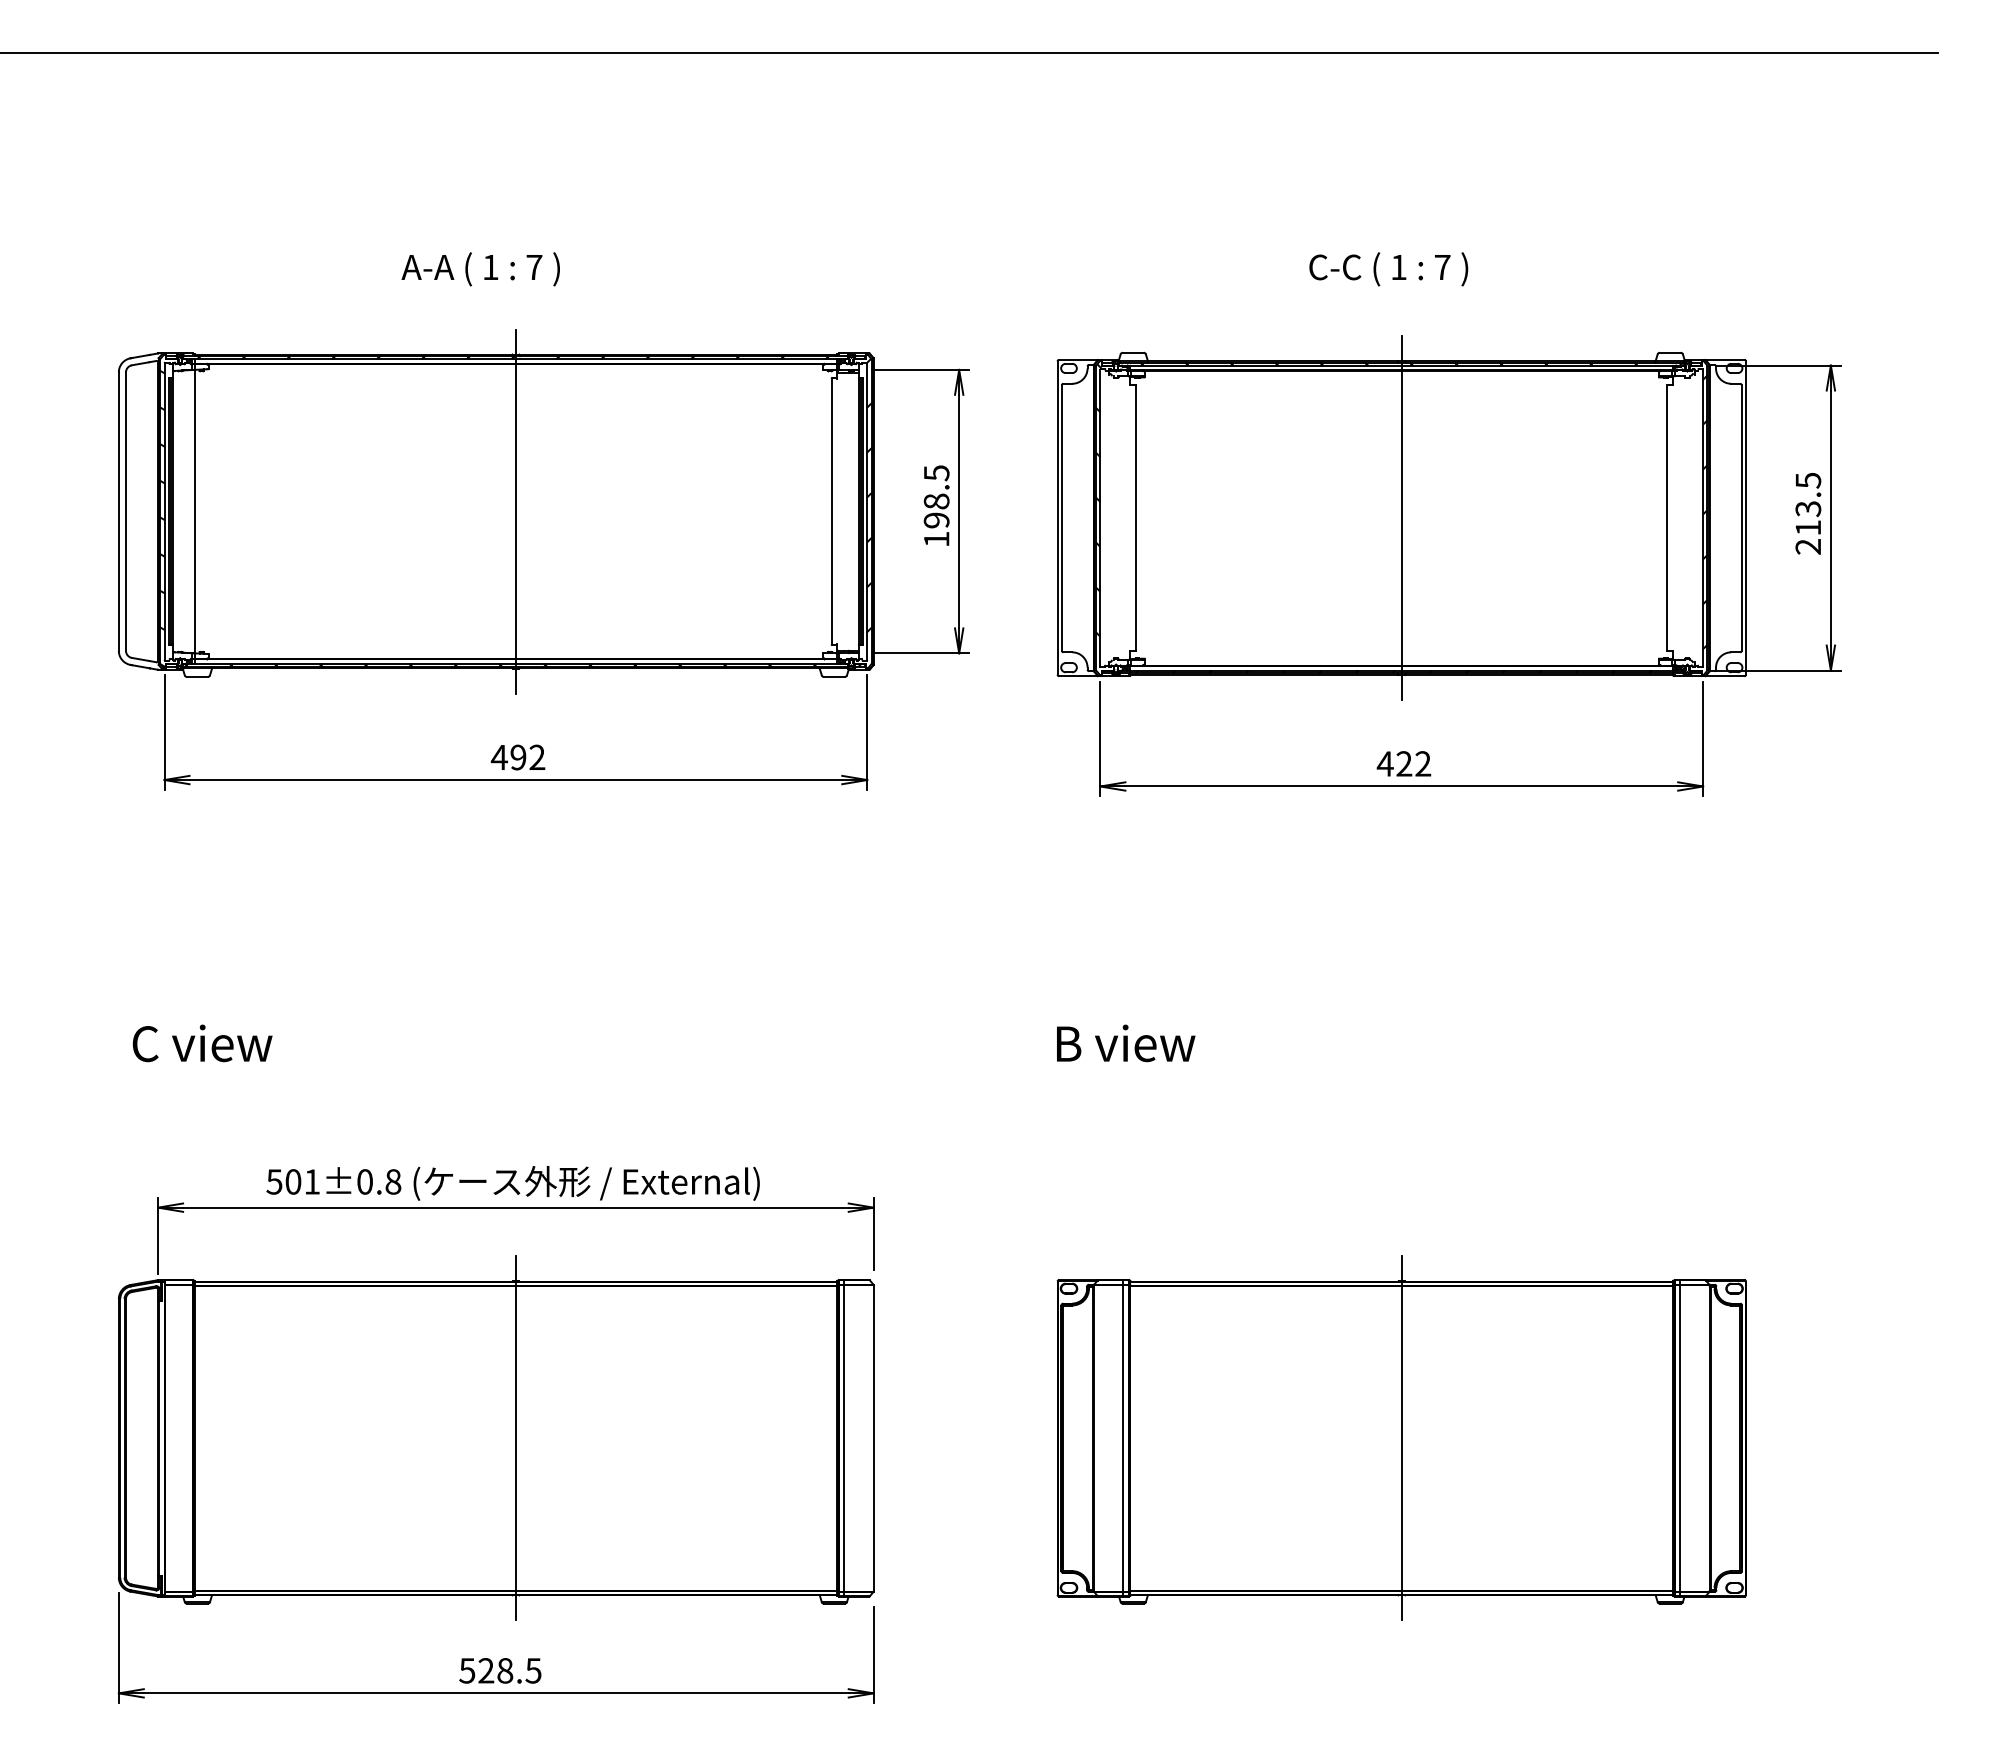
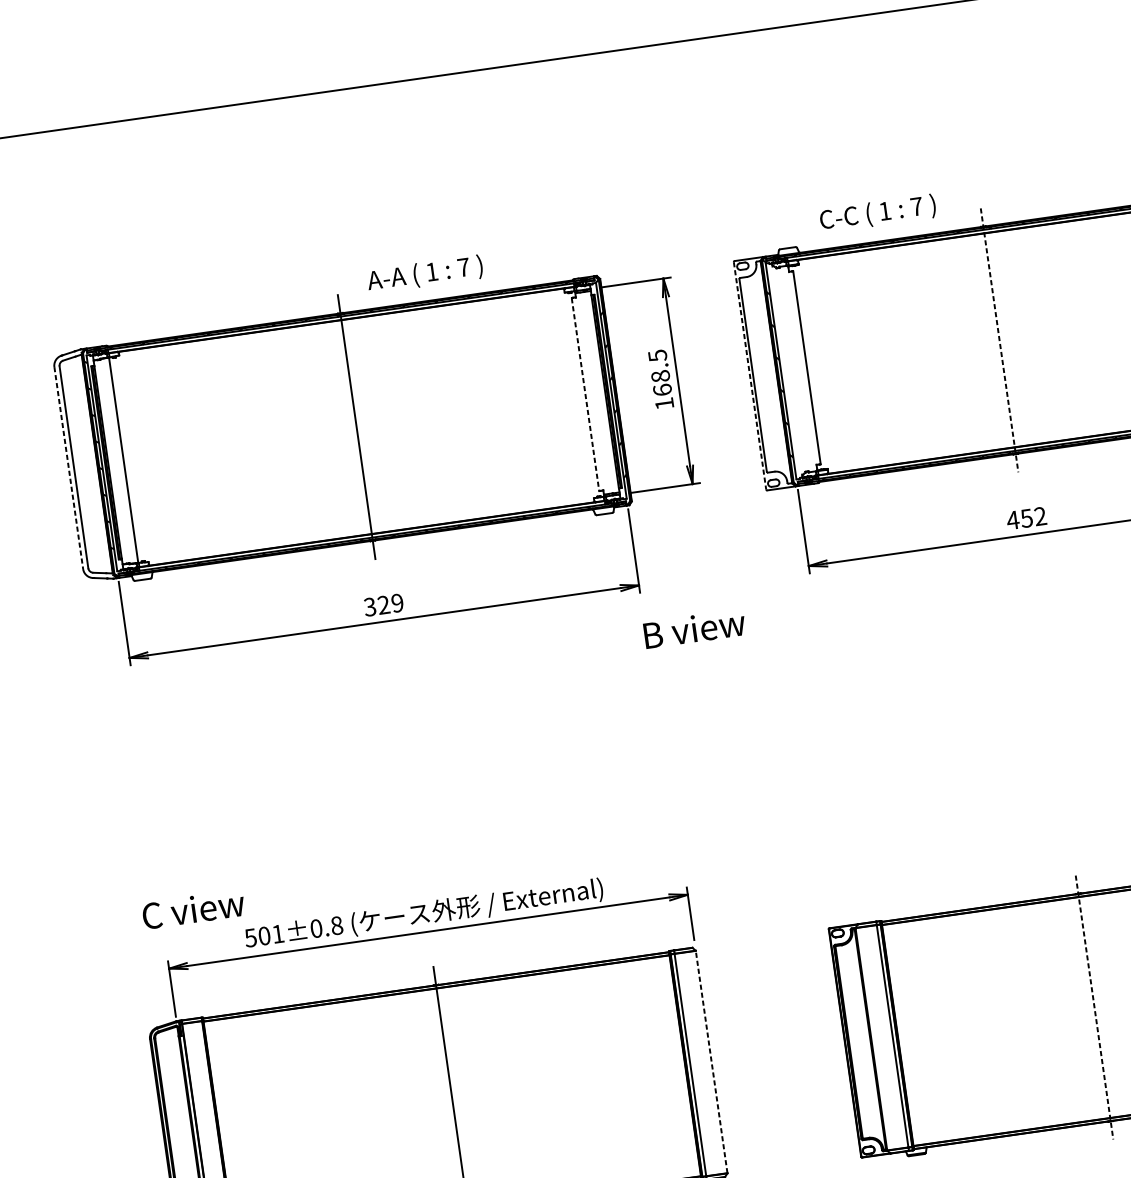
text: (480, 269) -> (424, 274), moved
text: (1388, 269) -> (877, 213), moved
line: (831, 511) -> (585, 394), solid -> dashed
line: (118, 512) -> (68, 468), solid -> dashed
line: (1057, 518) -> (750, 376), solid -> dashed
line: (1401, 518) -> (999, 340), solid -> dashed
text: (936, 520) -> (662, 390), 198.5 -> 168.5
text: (517, 757) -> (383, 605), 492 -> 329
text: (1404, 763) -> (1026, 518), 422 -> 452
text: (202, 1043) -> (193, 909), moved
text: (1126, 1043) -> (694, 628), moved
line: (873, 1437) -> (711, 1061), solid -> dashed
line: (1401, 1438) -> (1094, 1007), solid -> dashed

